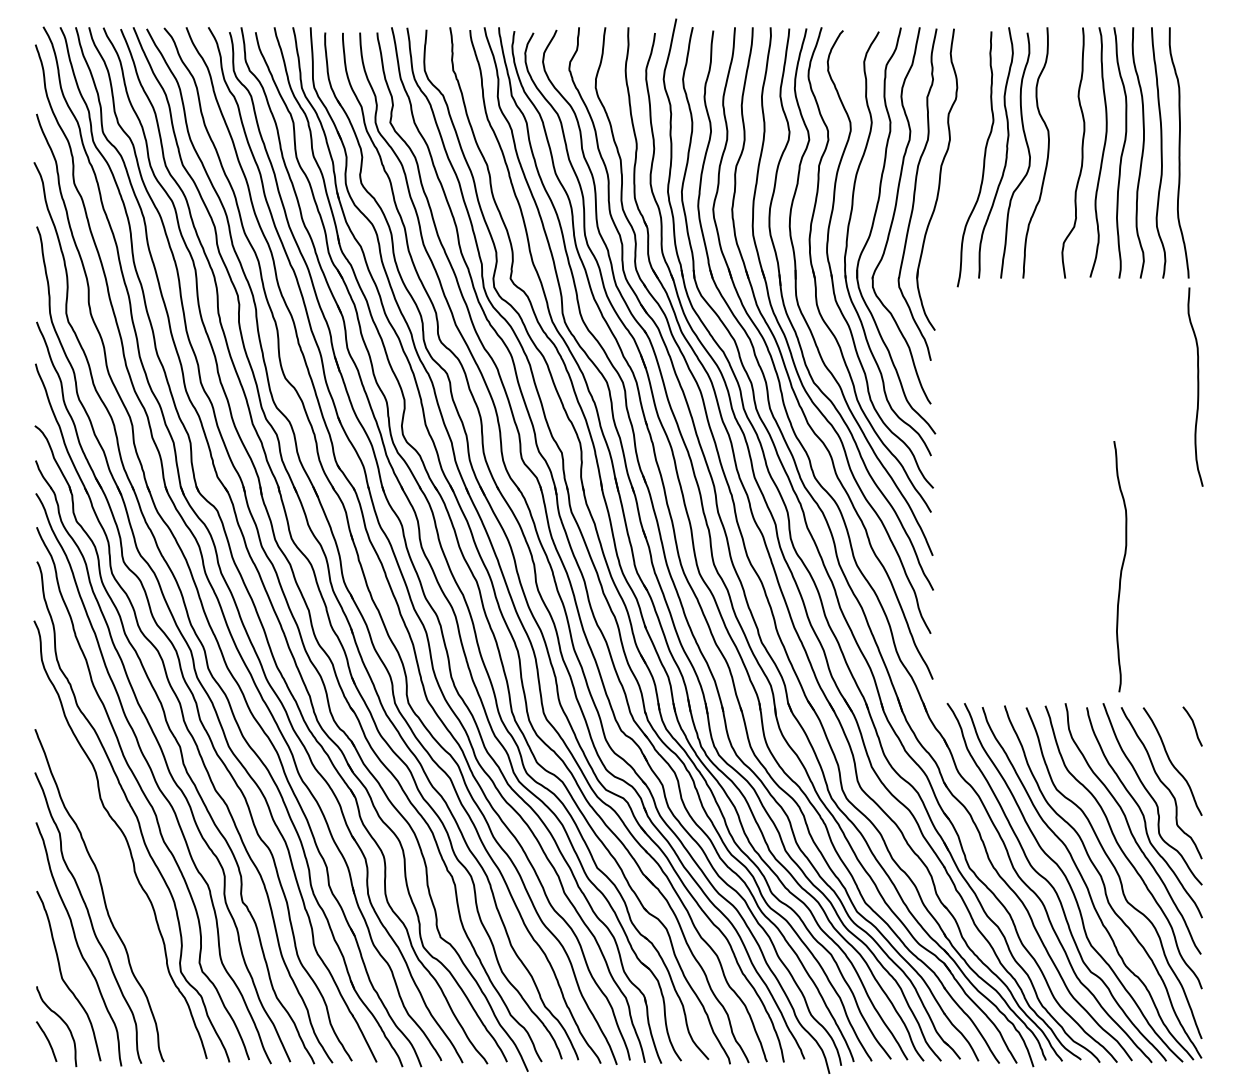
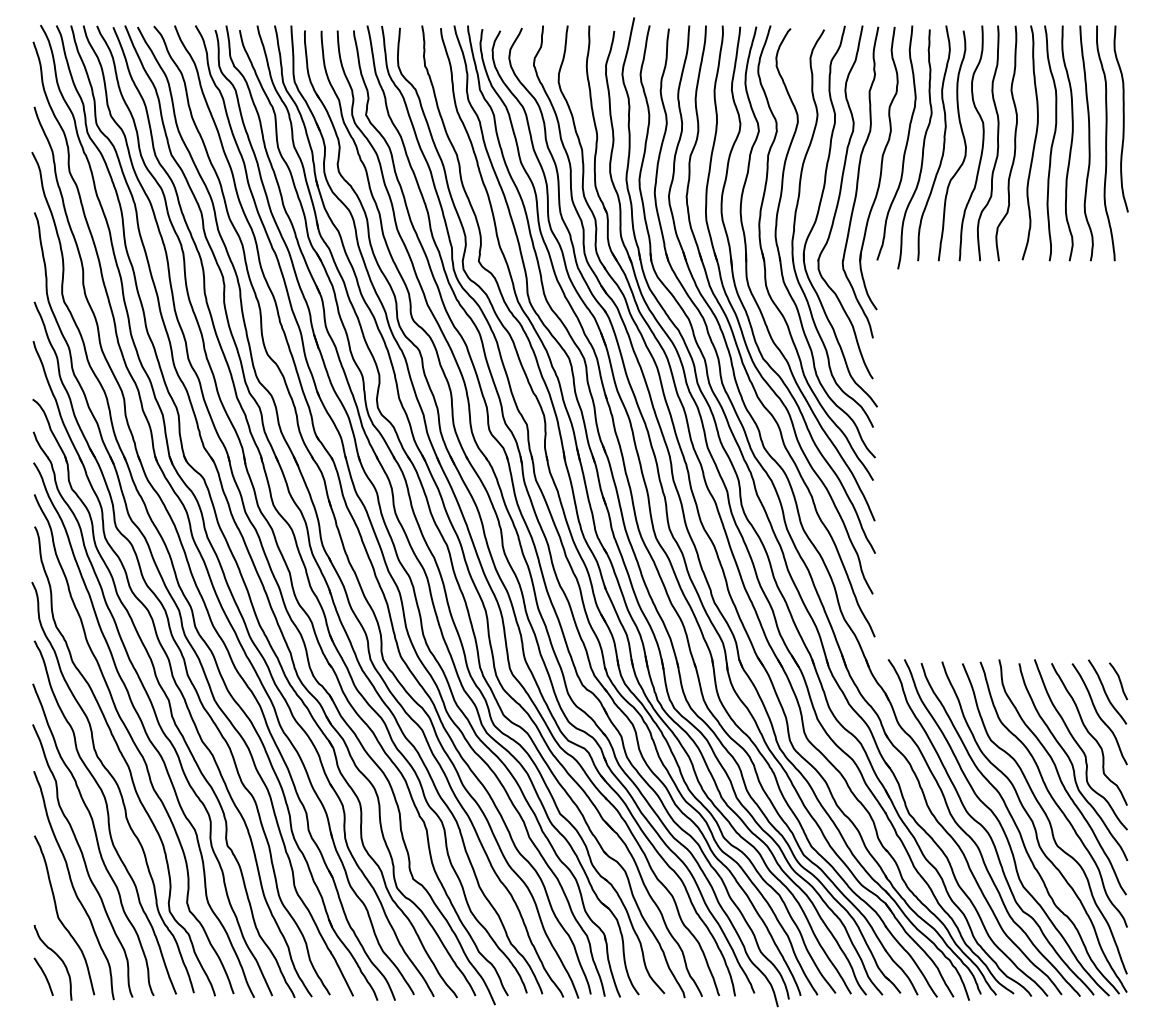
curve: (1063, 153) -> (997, 143), added
curve: (965, 154) -> (905, 144), added
curve: (1196, 386) -> (1122, 118), moved
curve: (1121, 566) -> (1051, 531), removed
curve: (1179, 738) -> (1106, 692), added
curve: (114, 871) -> (107, 817), added

